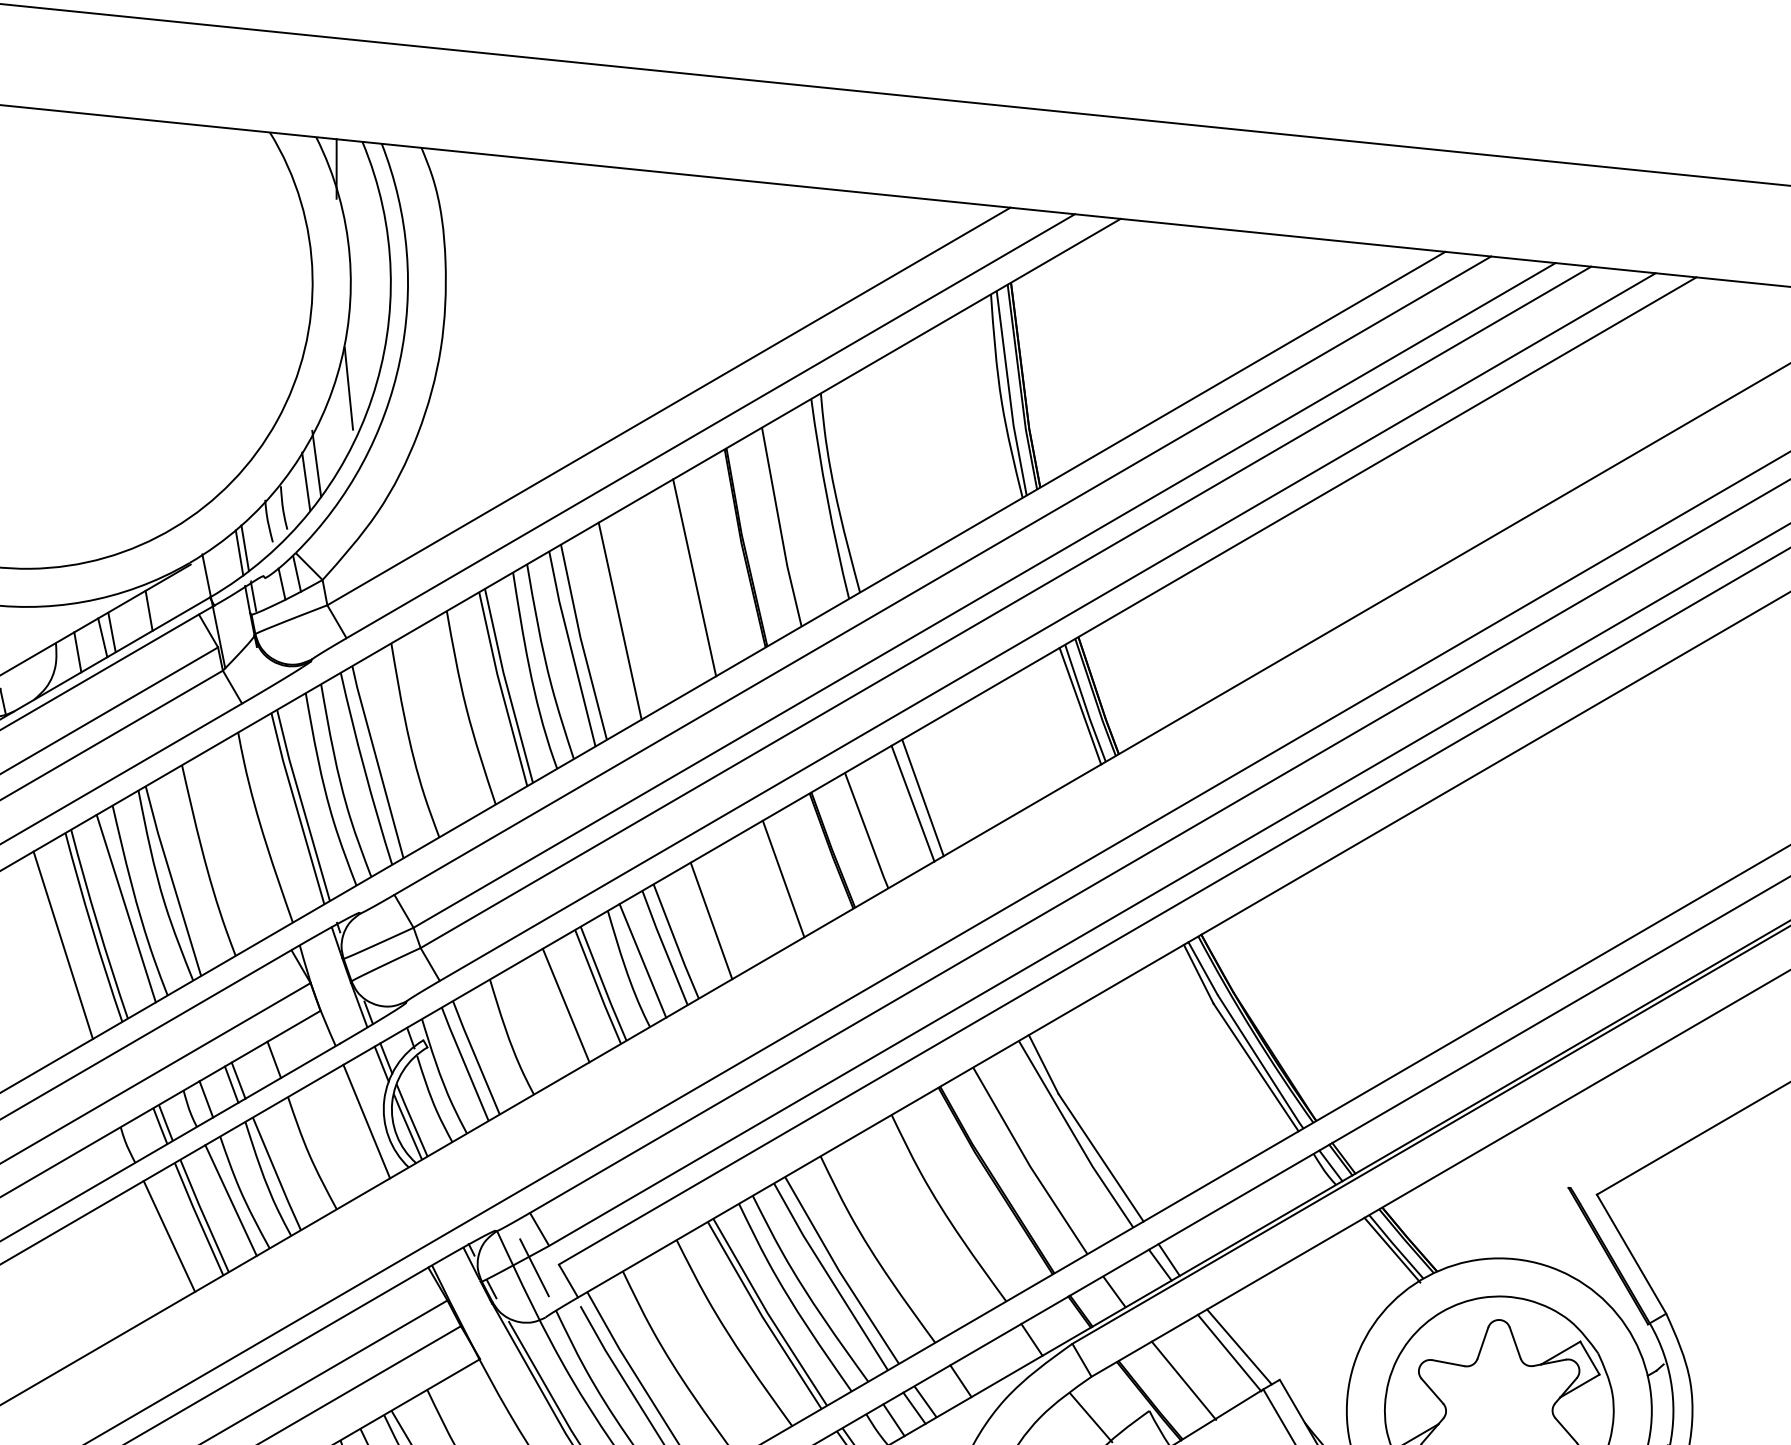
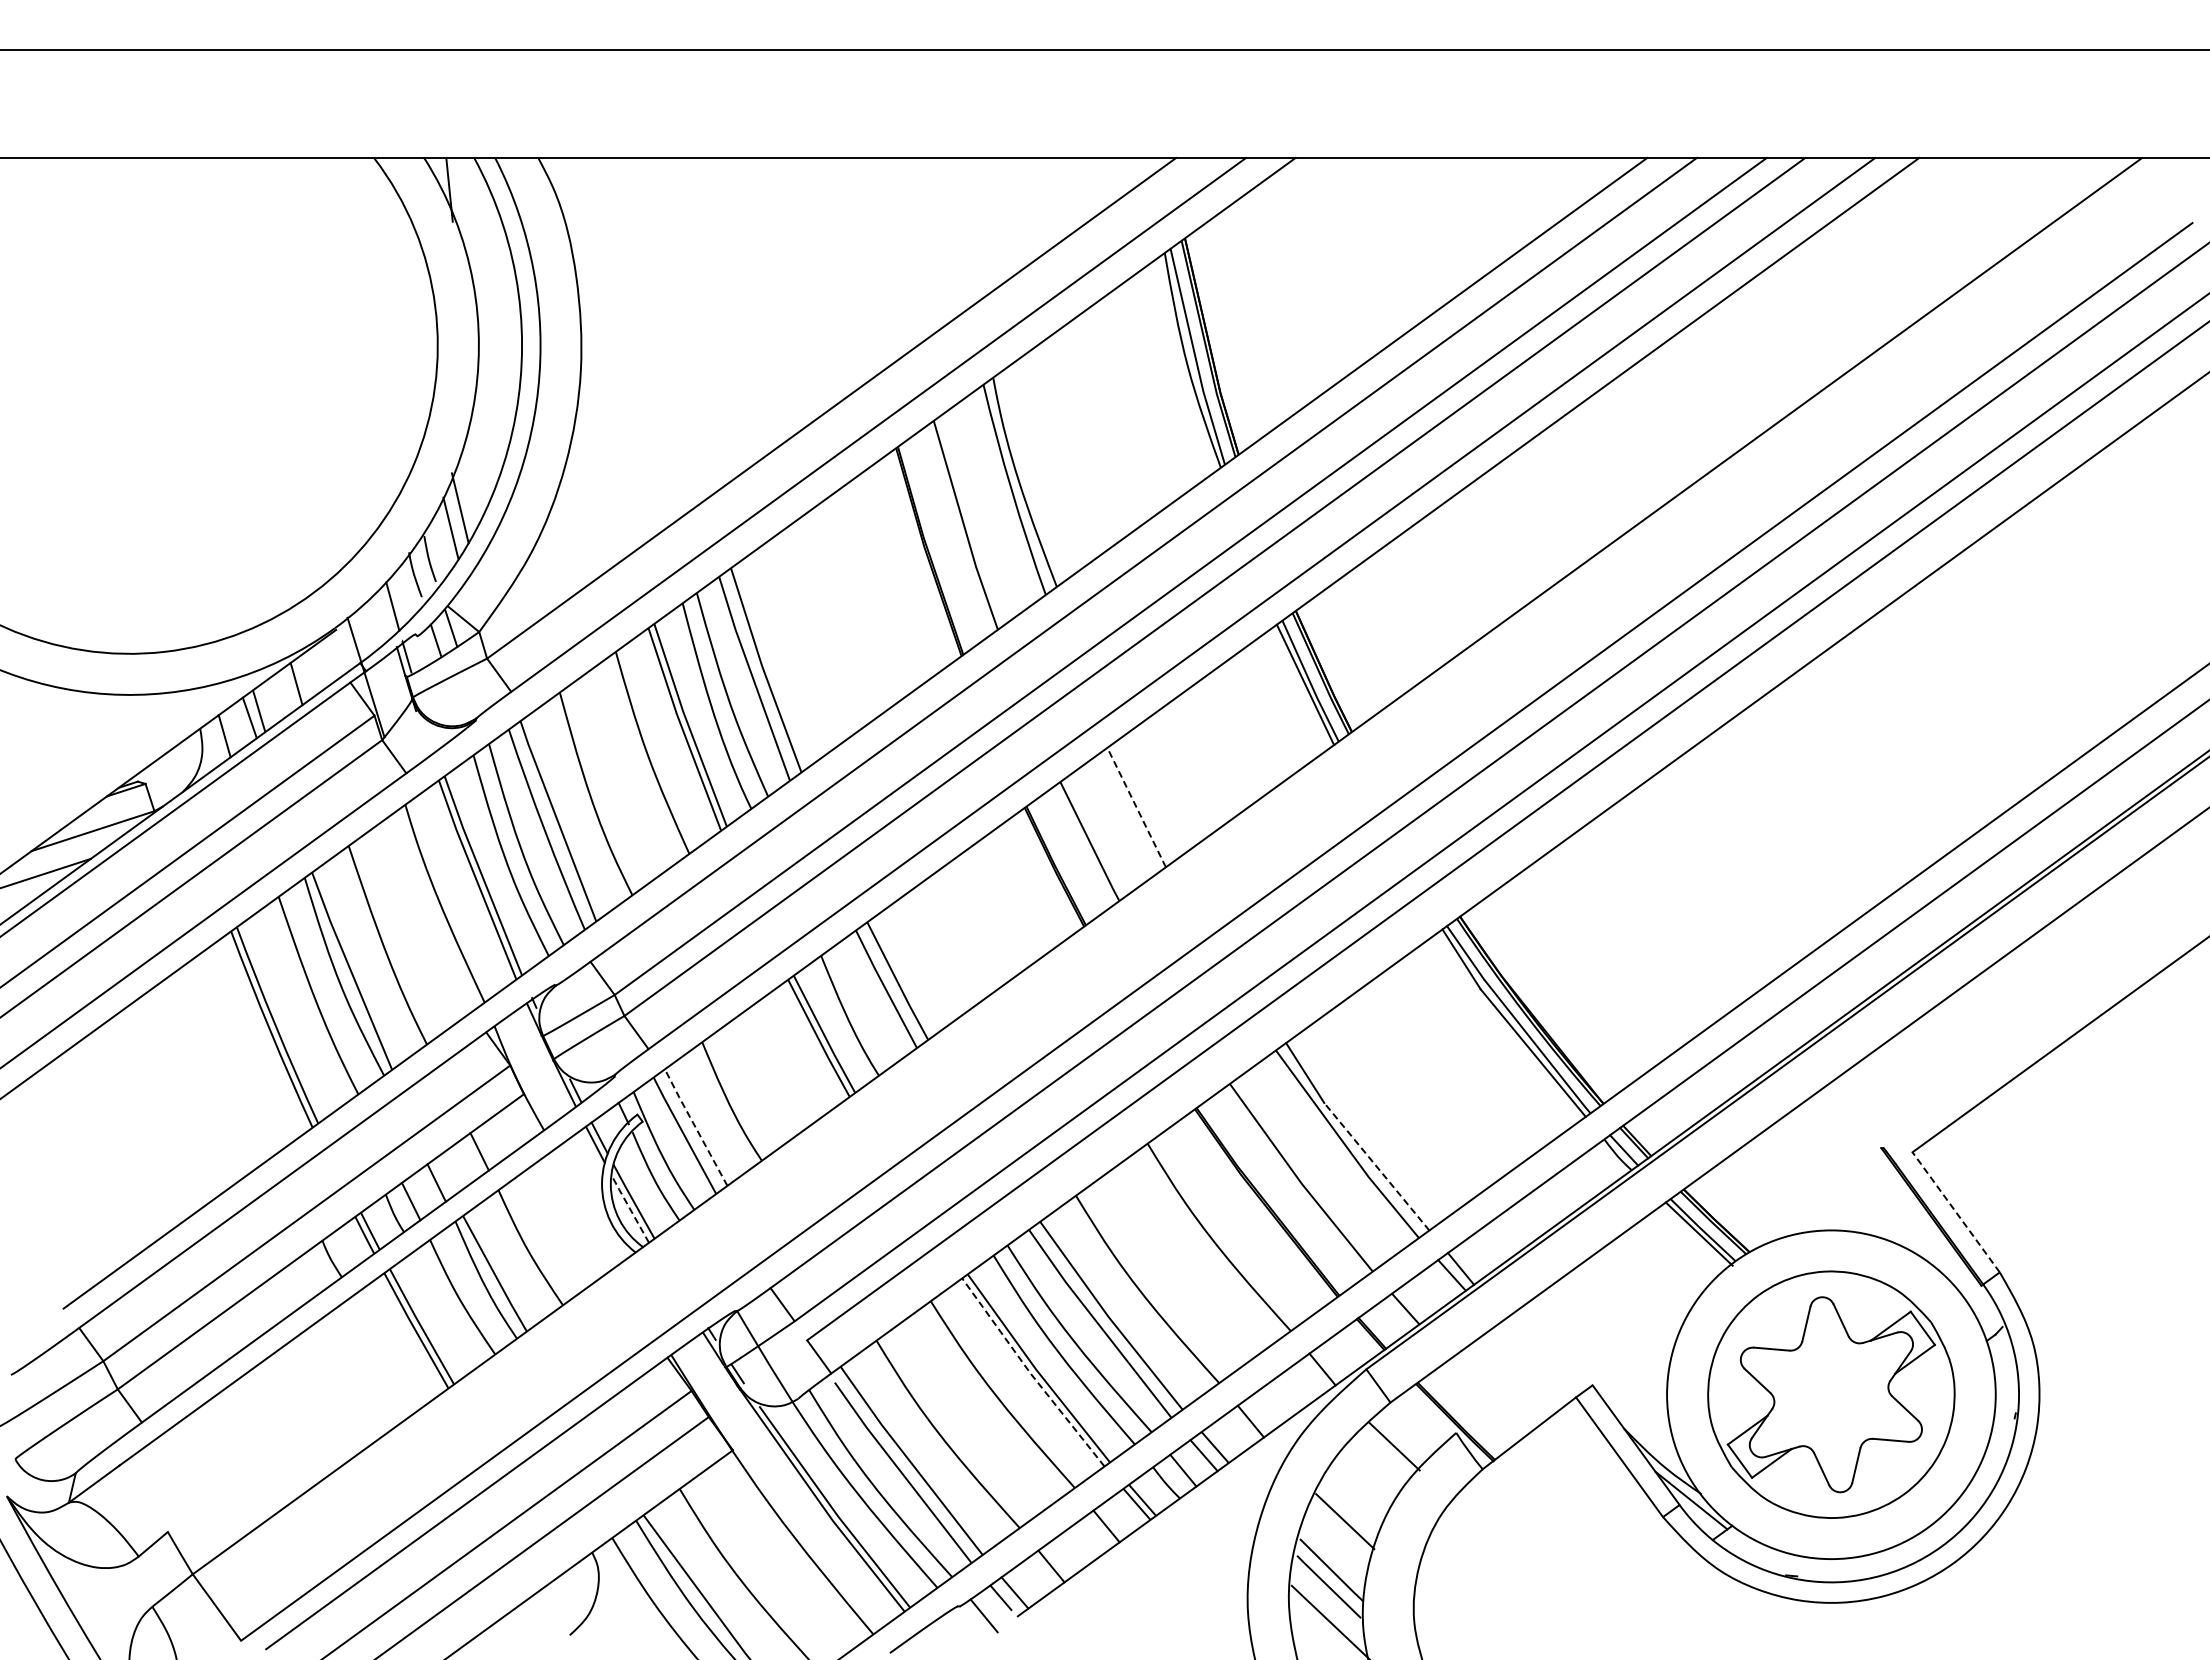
line: (348, 388) -> (486, 423), removed
line: (238, 552) -> (386, 611), removed
line: (694, 578) -> (877, 589), removed
line: (619, 620) -> (802, 643), removed
line: (922, 798) -> (1146, 800), removed
line: (912, 803) -> (1136, 807), solid -> dashed
line: (783, 879) -> (1005, 902), removed
line: (126, 908) -> (304, 1005), removed
line: (710, 921) -> (932, 955), removed
line: (62, 944) -> (240, 1051), removed
line: (642, 960) -> (863, 1005), removed
line: (565, 1005) -> (786, 1061), removed
line: (475, 1057) -> (695, 1127), solid -> dashed
line: (238, 1080) -> (443, 1177), removed
line: (366, 1121) -> (585, 1207), removed
line: (407, 1126) -> (629, 1208), solid -> dashed
line: (1100, 1157) -> (1376, 1166), solid -> dashed
line: (230, 1199) -> (448, 1306), removed
line: (169, 1236) -> (386, 1352), removed
line: (1631, 1253) -> (1955, 1211), solid -> dashed
line: (533, 1267) -> (780, 1346), removed
line: (762, 1317) -> (1031, 1374), solid -> dashed
line: (1239, 1346) -> (1545, 1354), removed
line: (1229, 1352) -> (1535, 1361), removed
line: (1183, 1380) -> (1489, 1396), removed

